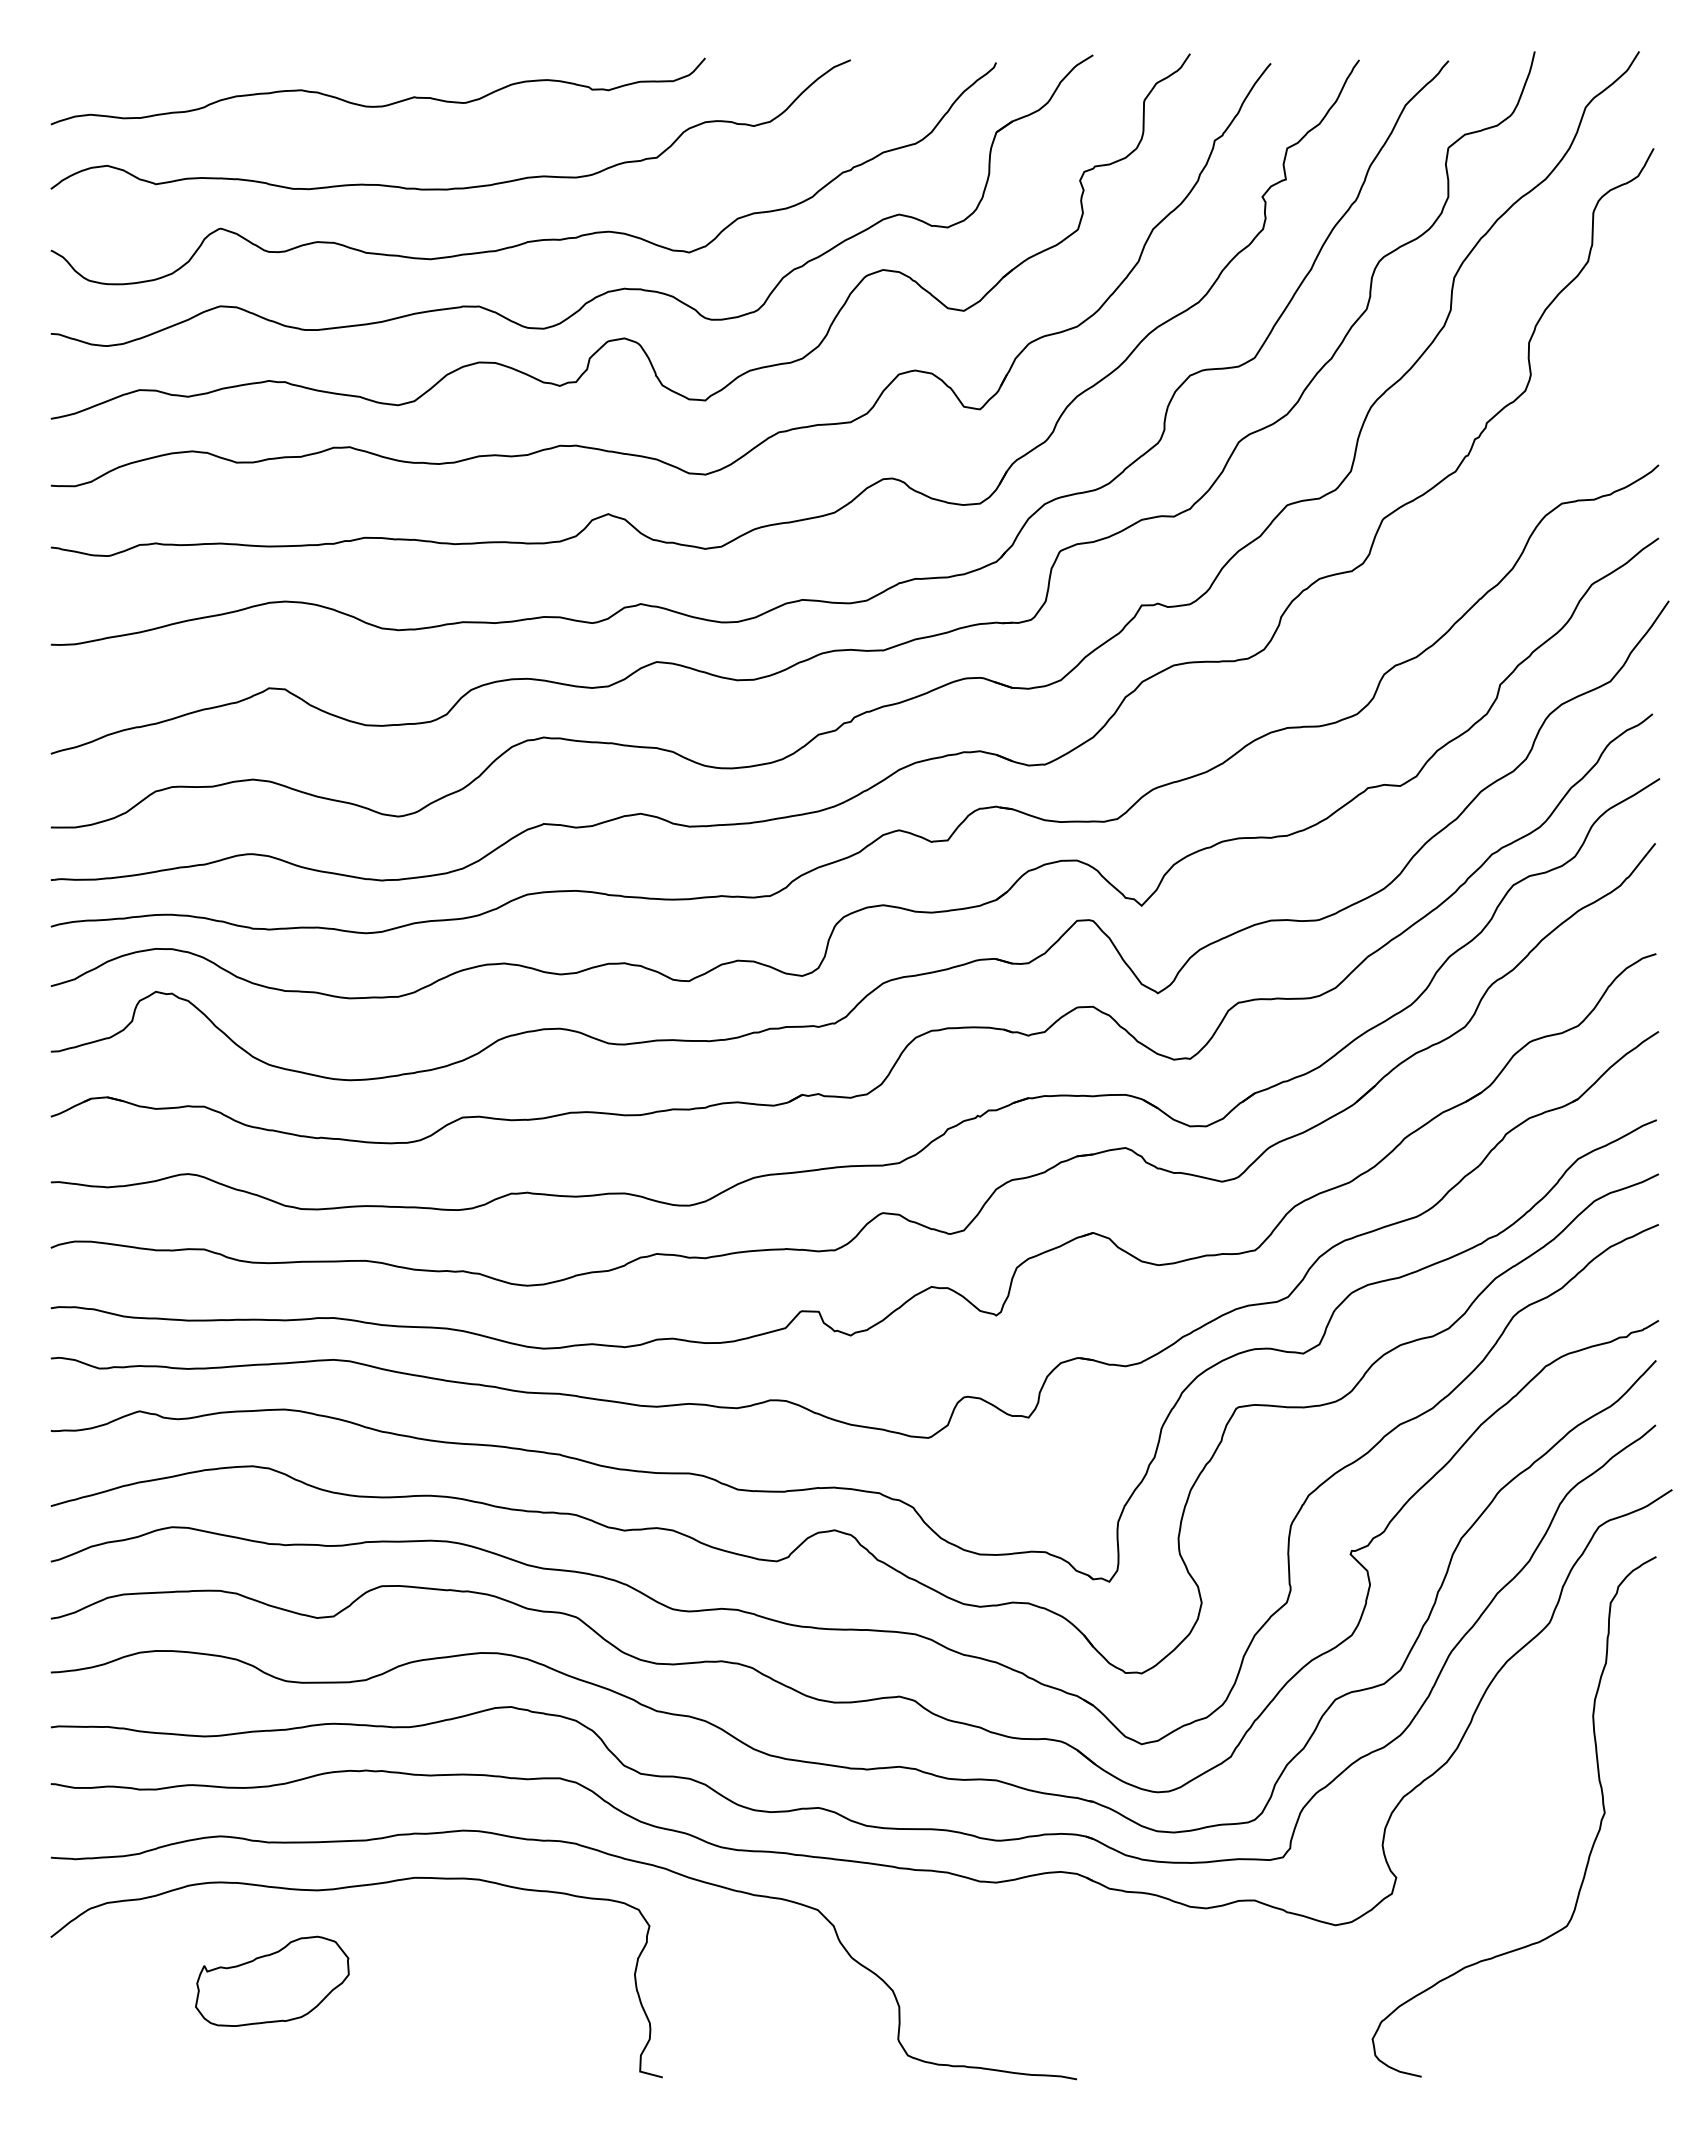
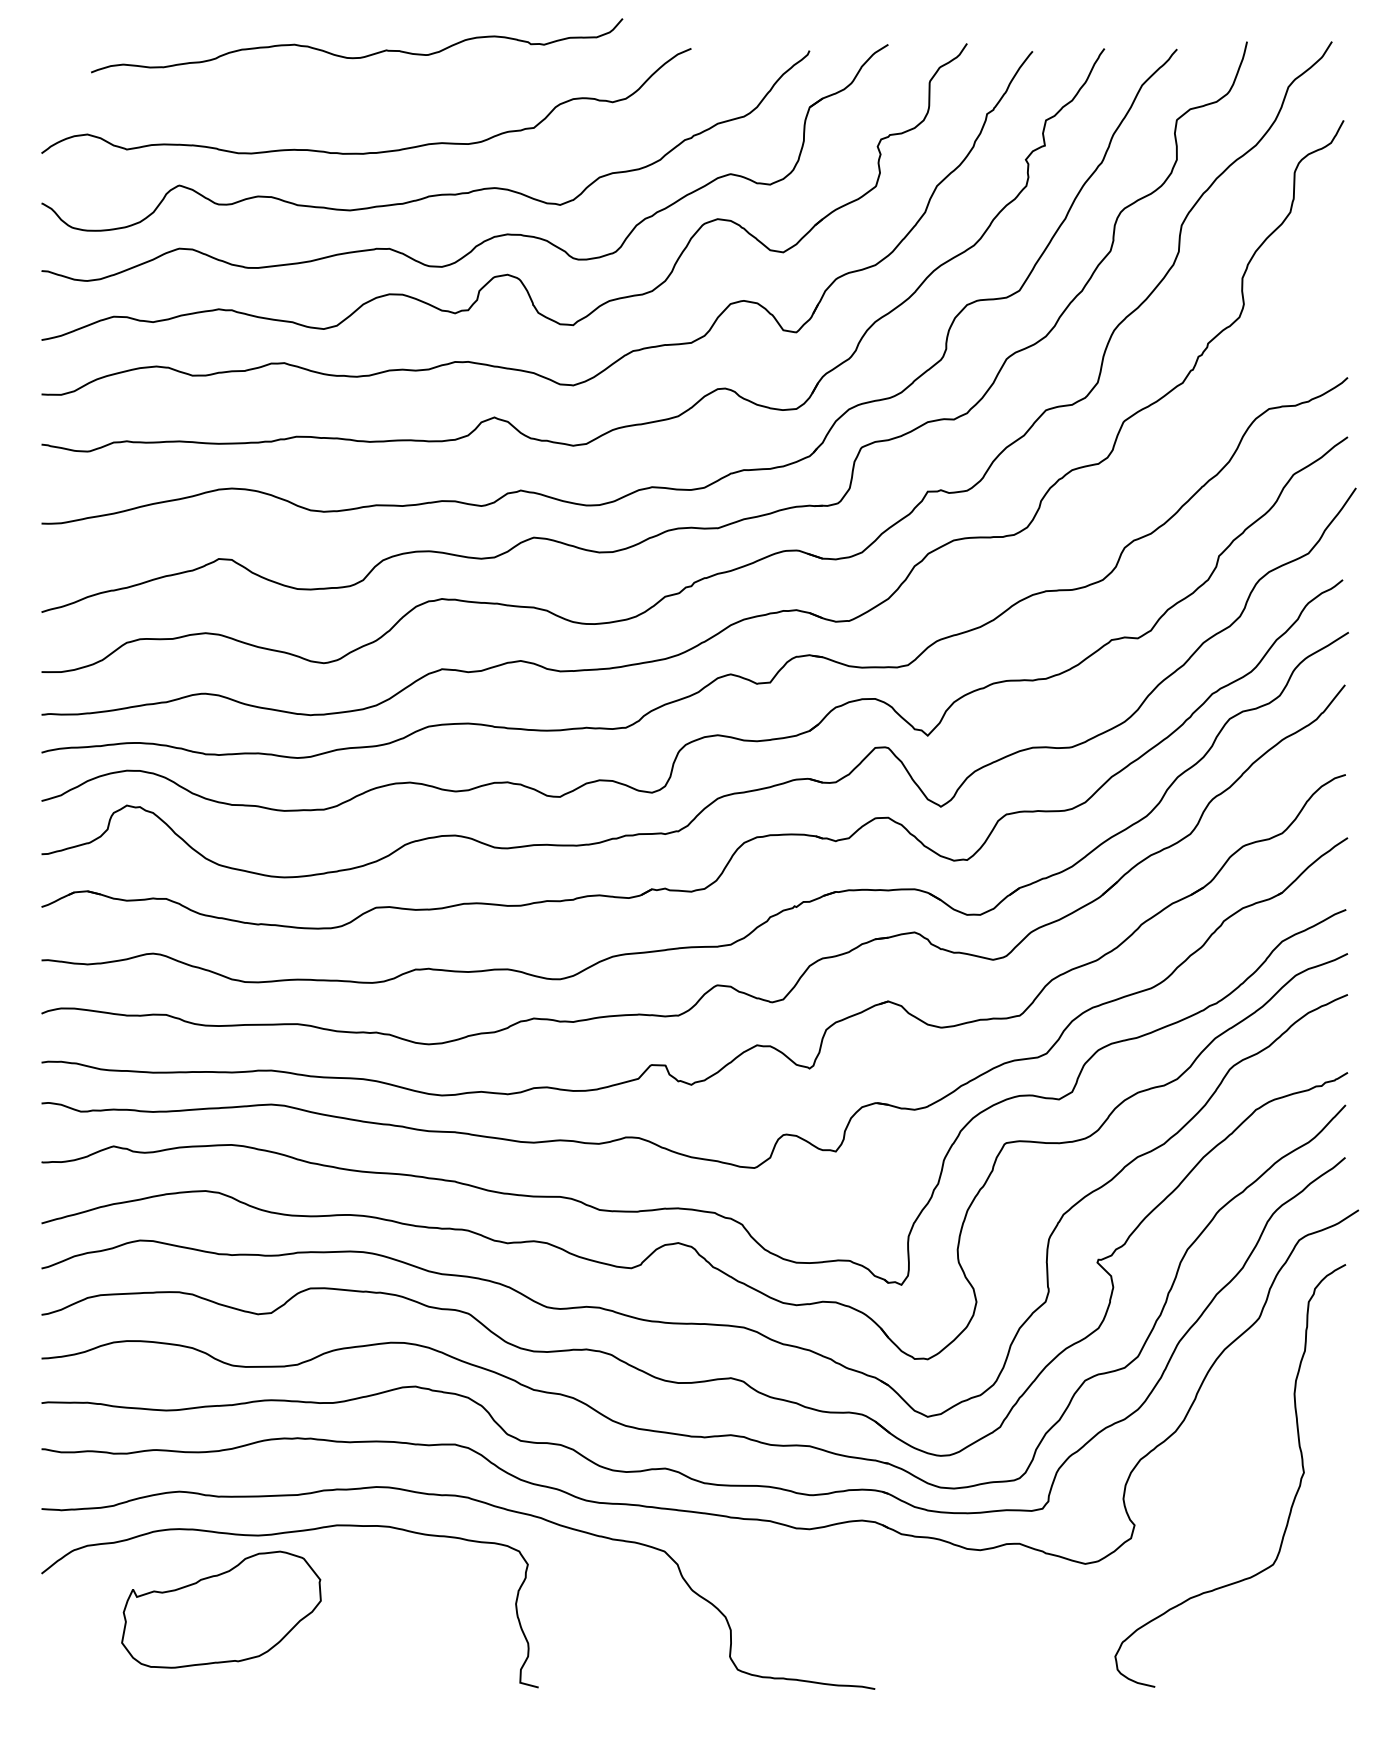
curve: (377, 105) -> (356, 57), moved
part: (272, 1980) -> (221, 1608), size x1.6

